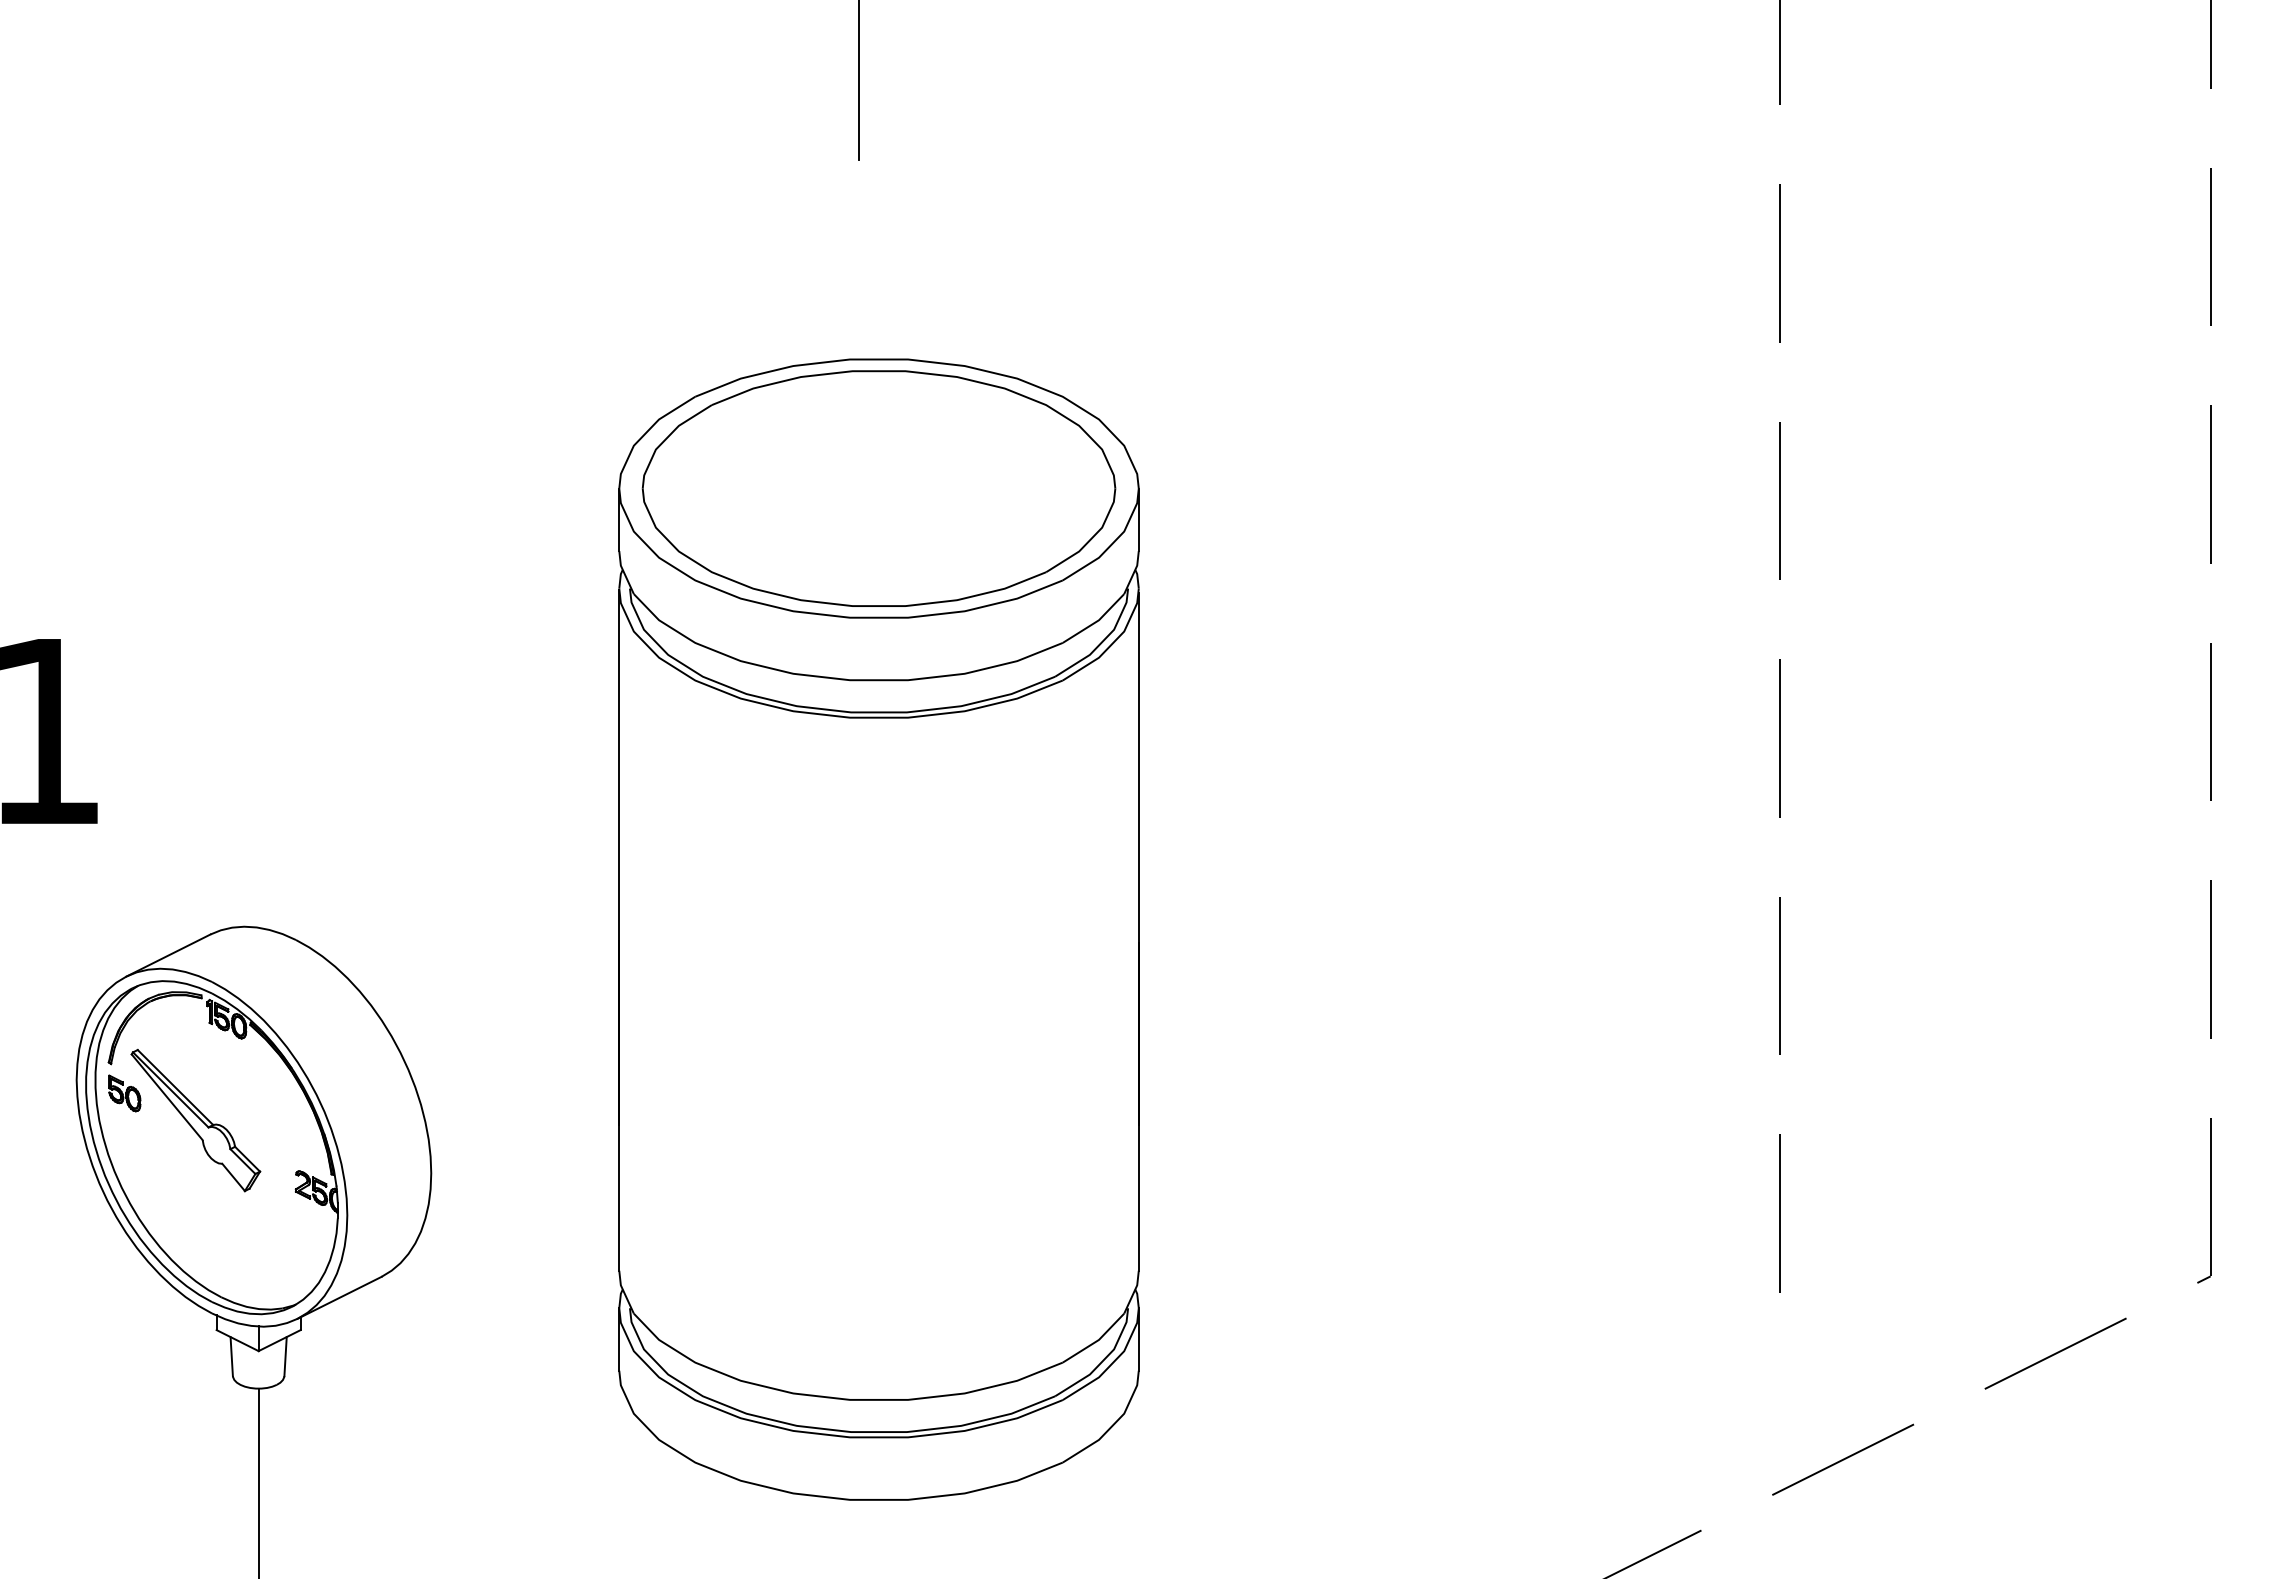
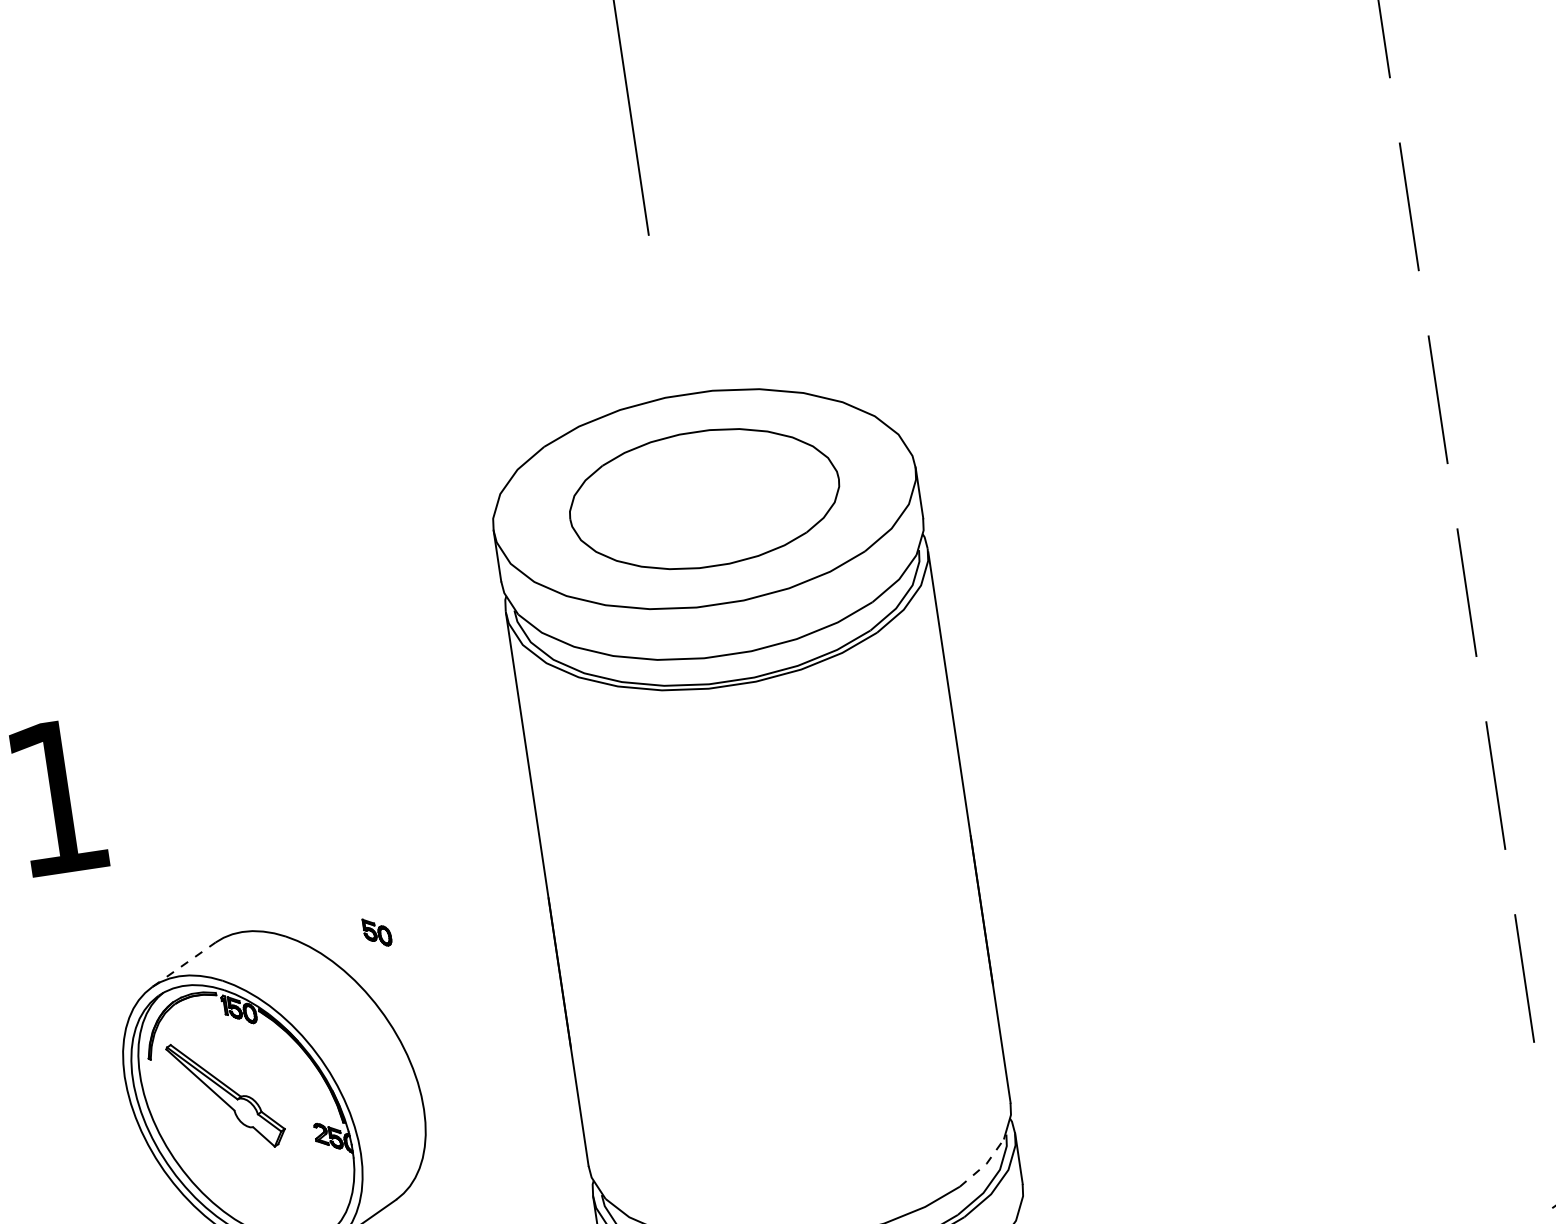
part: (878, 488) -> (704, 499), size x0.7
line: (168, 955) -> (184, 964), solid -> dashed
part: (124, 1093) -> (377, 932), moved
line: (1097, 1340) -> (985, 1164), solid -> dashed

